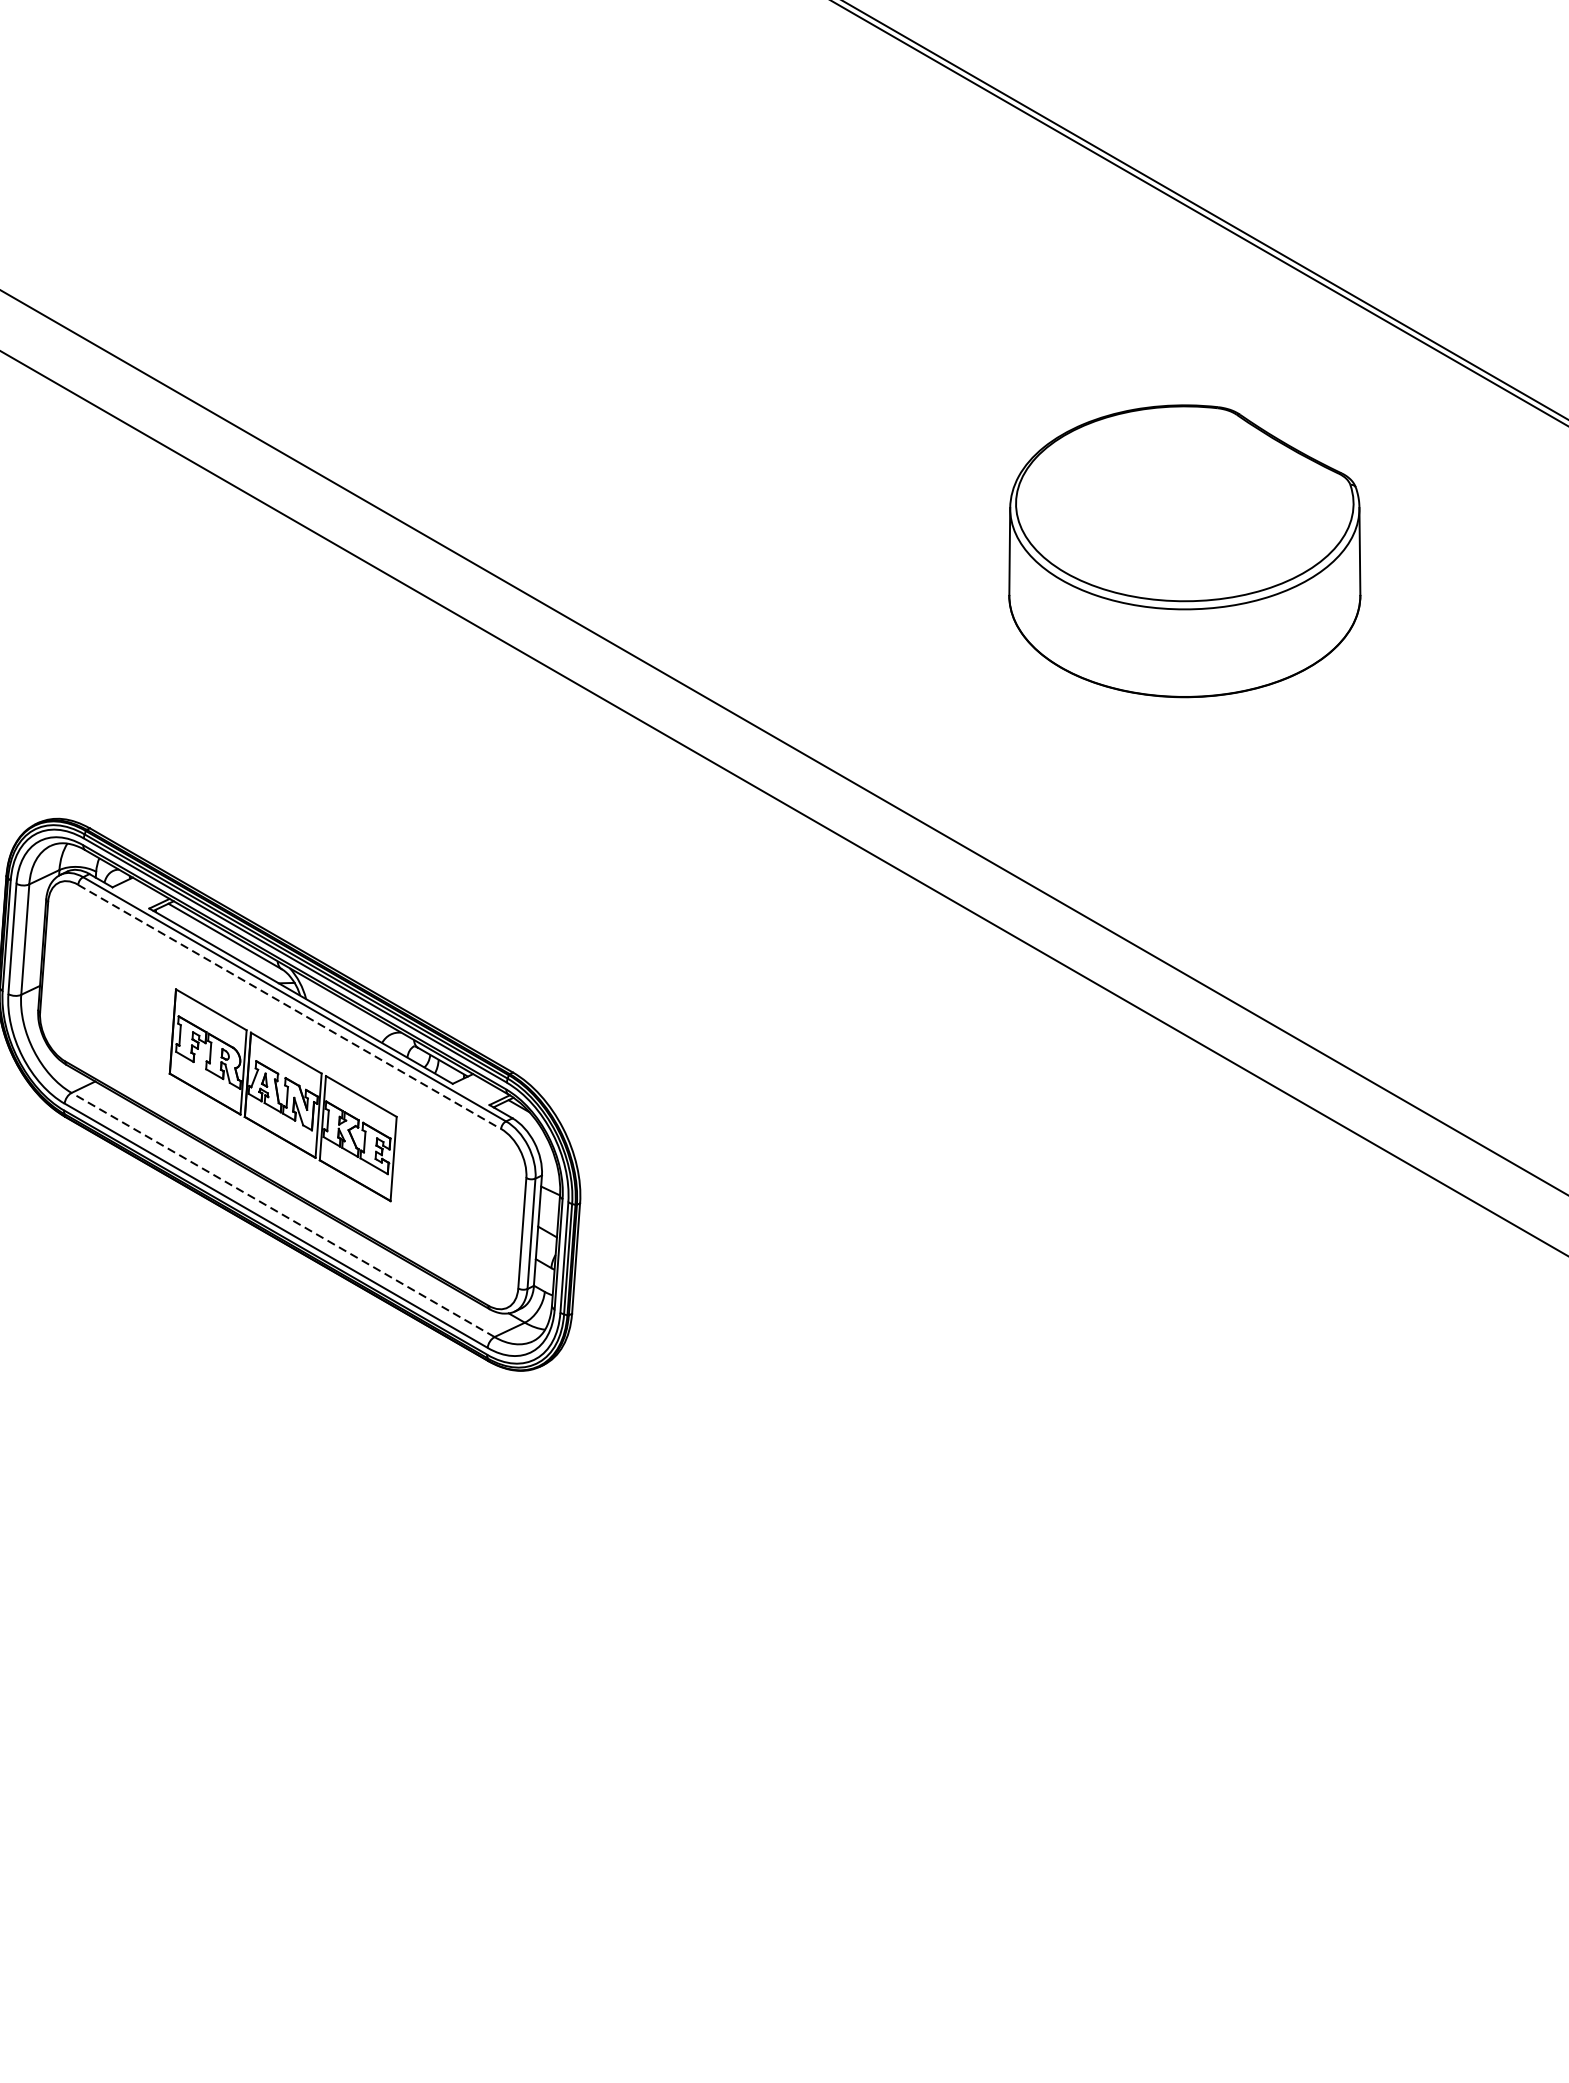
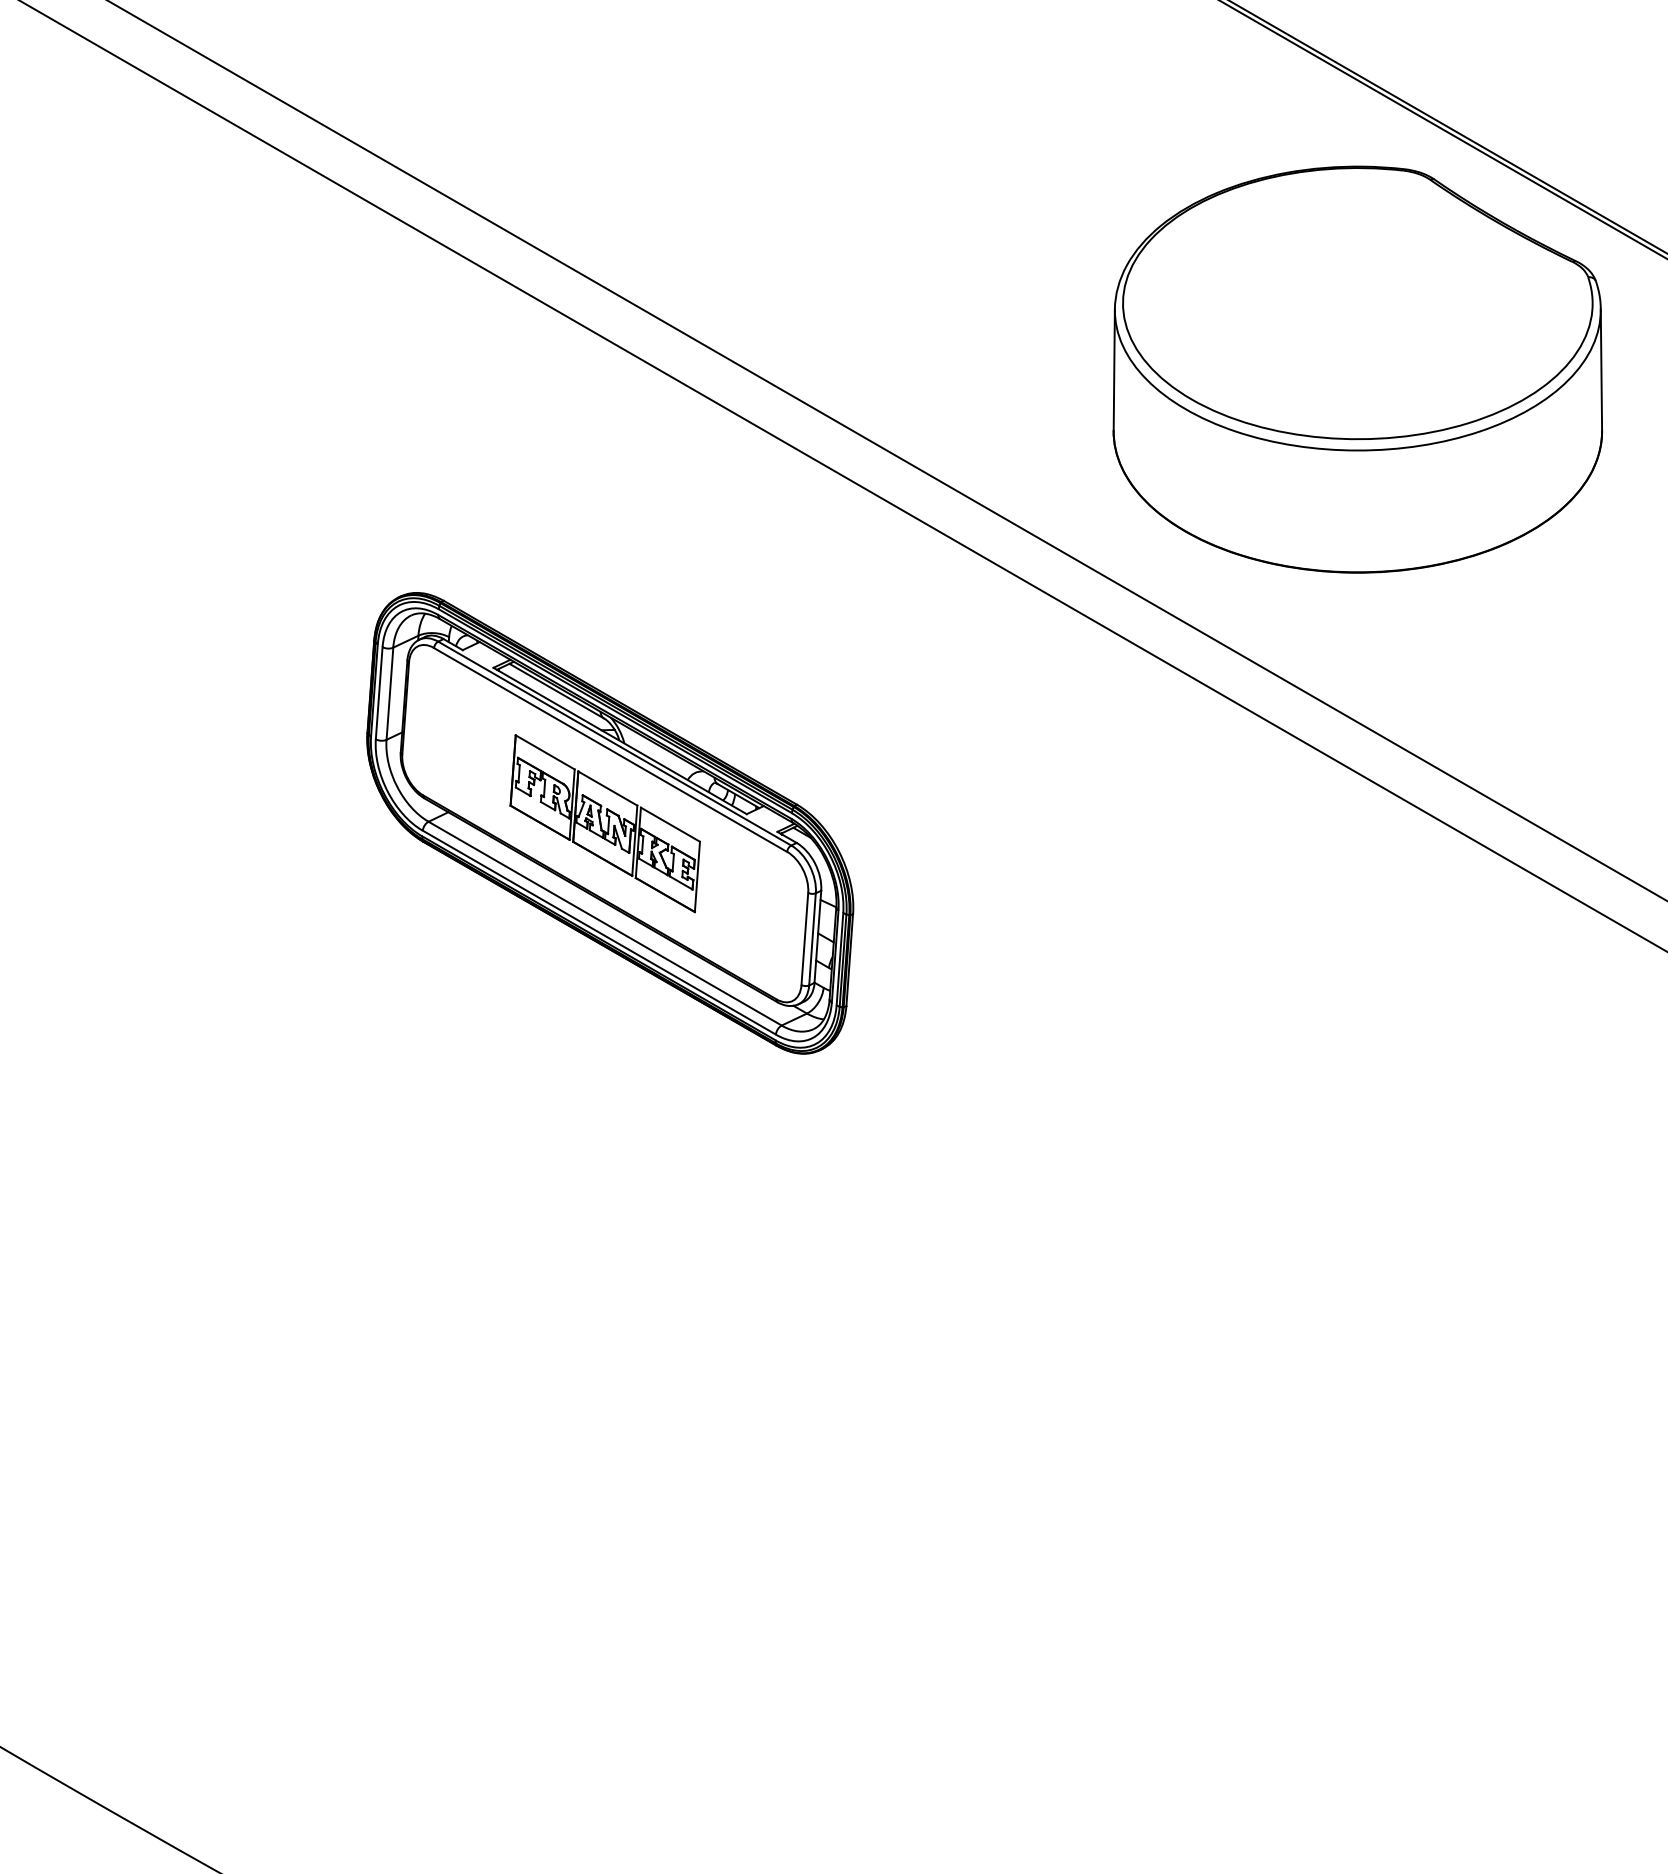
part: (1184, 551) -> (1357, 369), size x1.67
line: (289, 1007) -> (610, 750), dashed -> solid
line: (283, 1214) -> (605, 923), dashed -> solid

